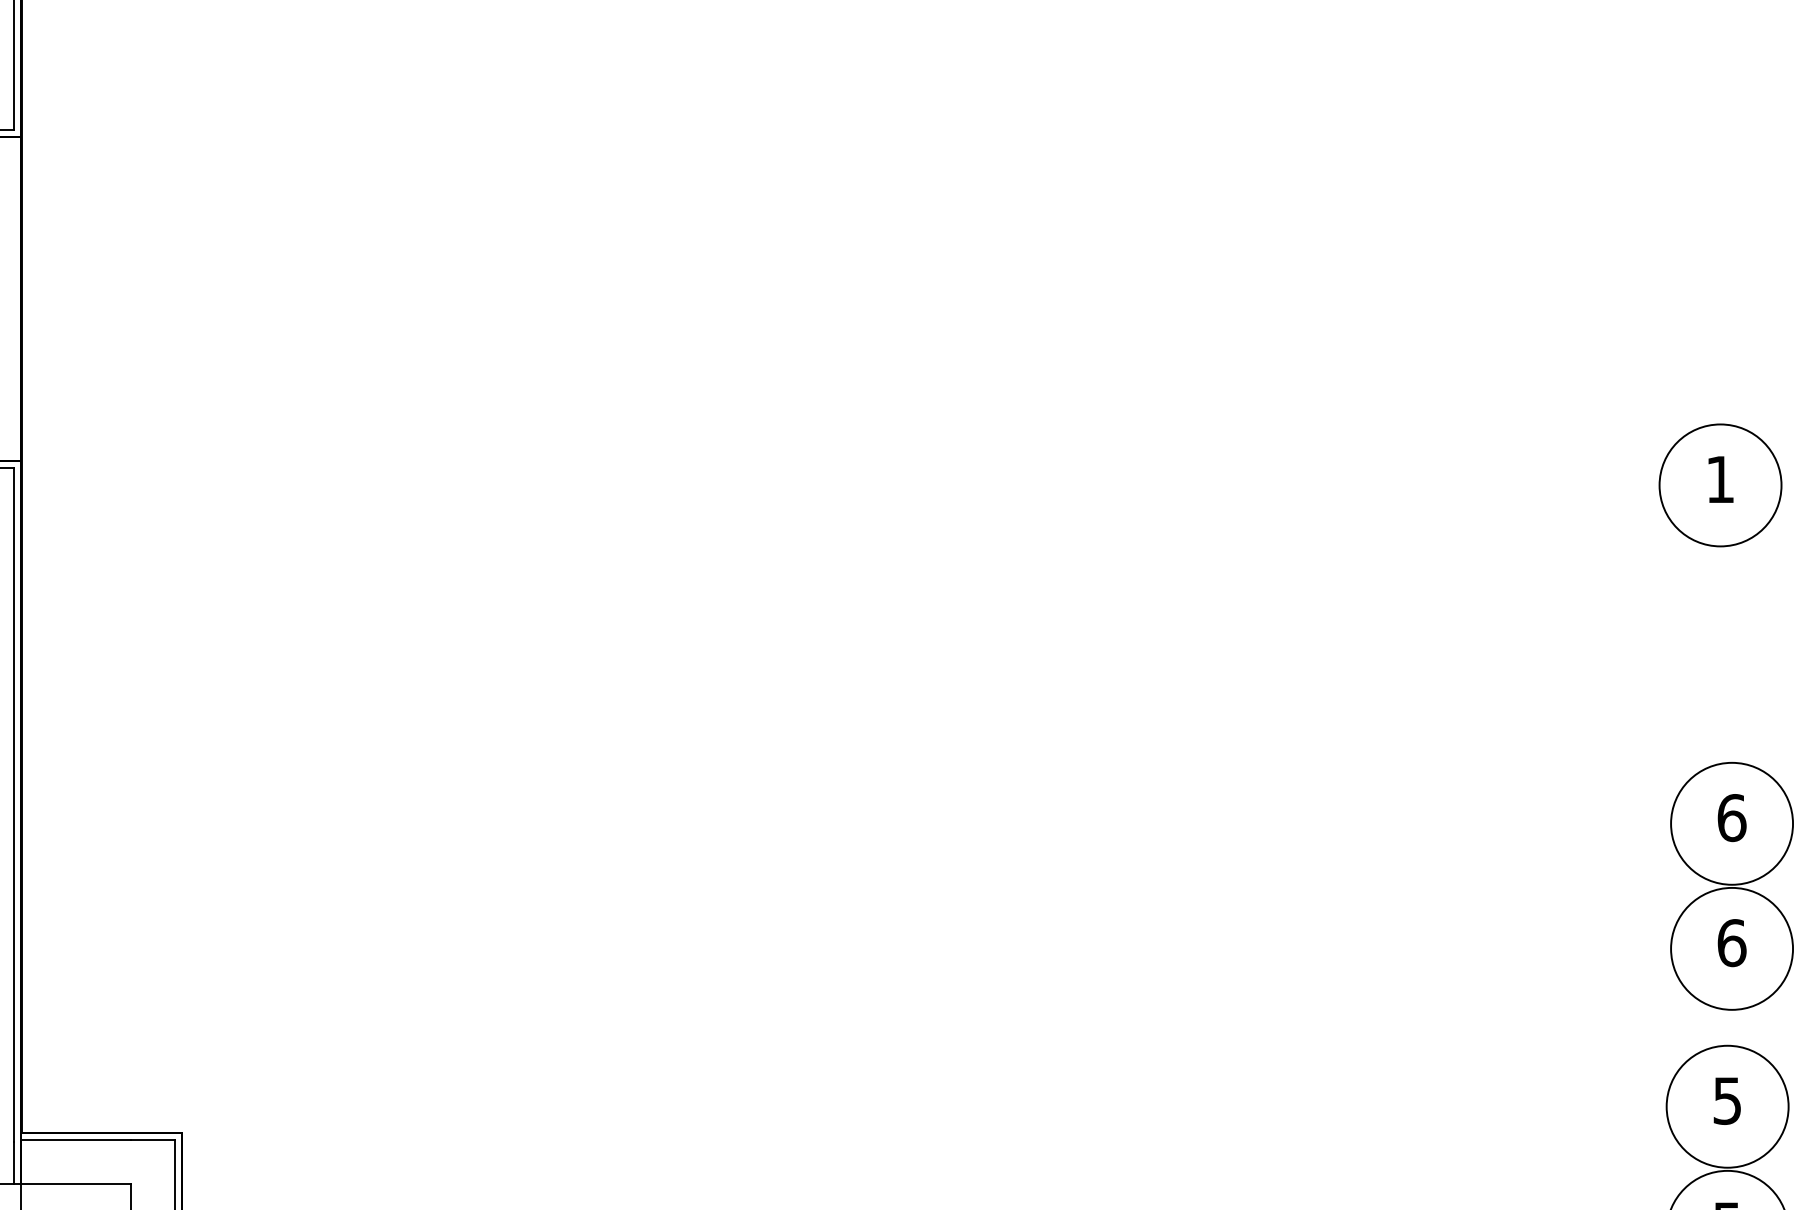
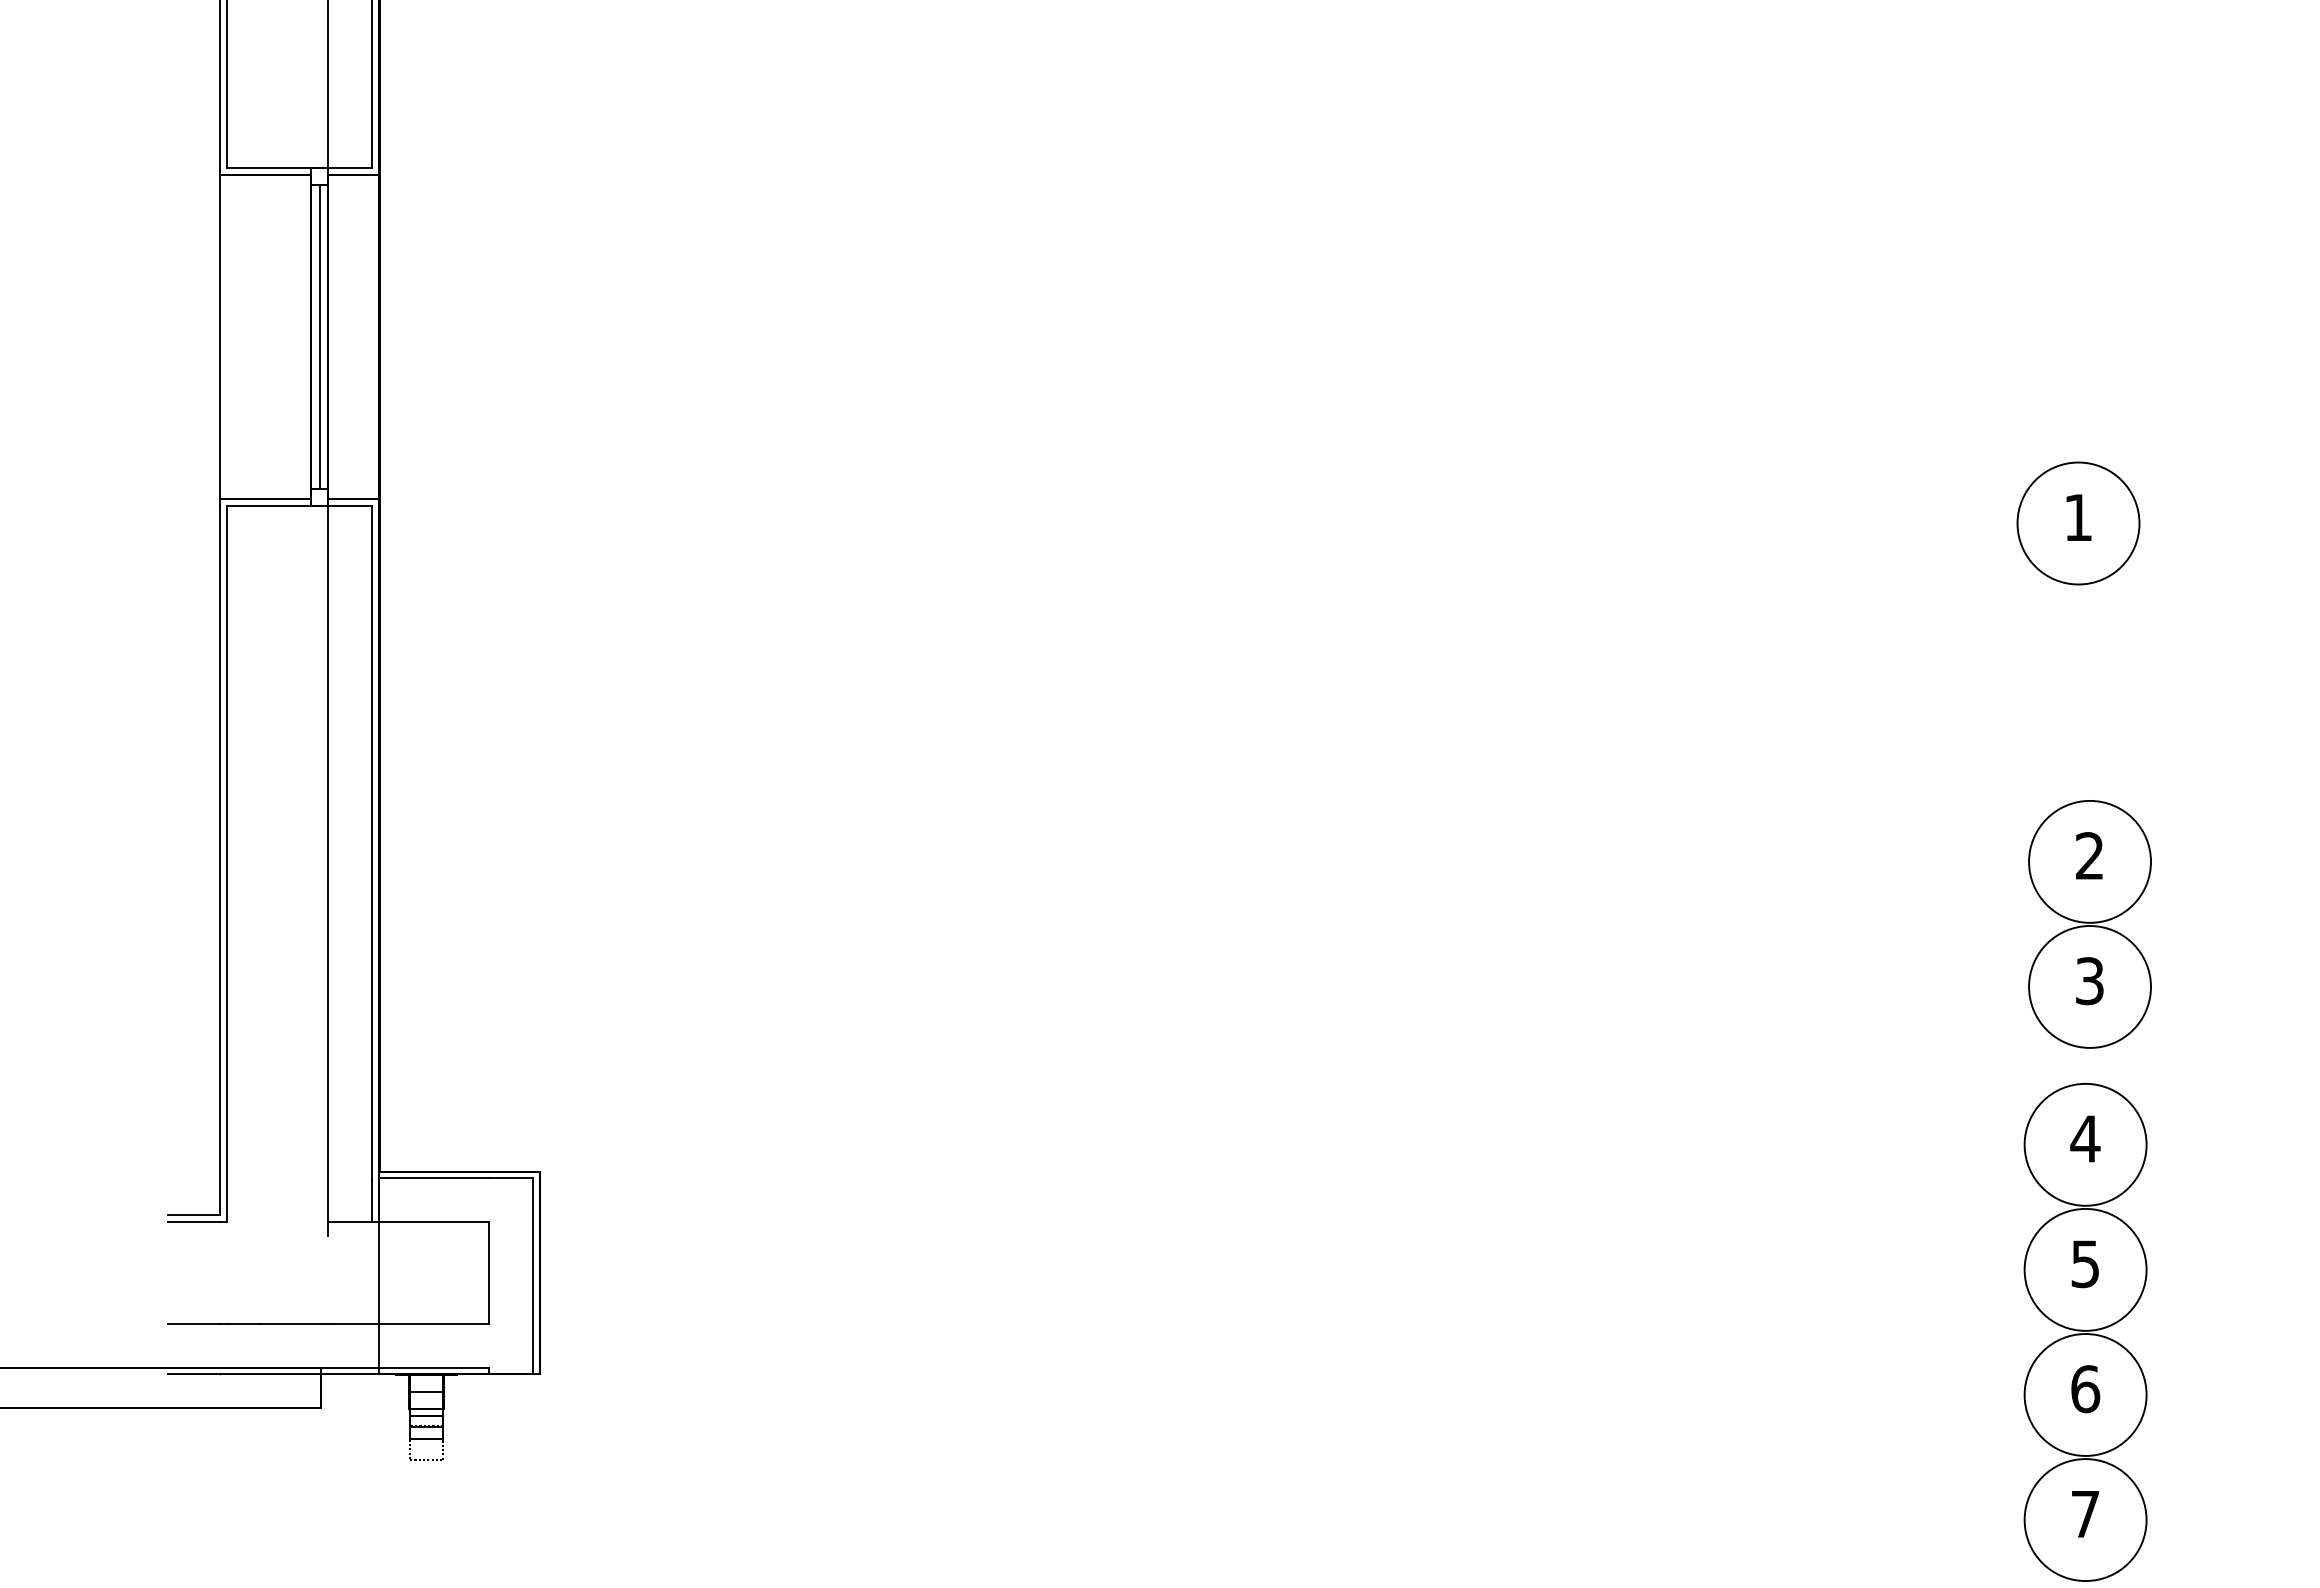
text: (1731, 818) -> (2089, 856), 6 -> 2
text: (1731, 943) -> (2089, 981), 6 -> 3
text: (1727, 1101) -> (2085, 1139), 5 -> 4

